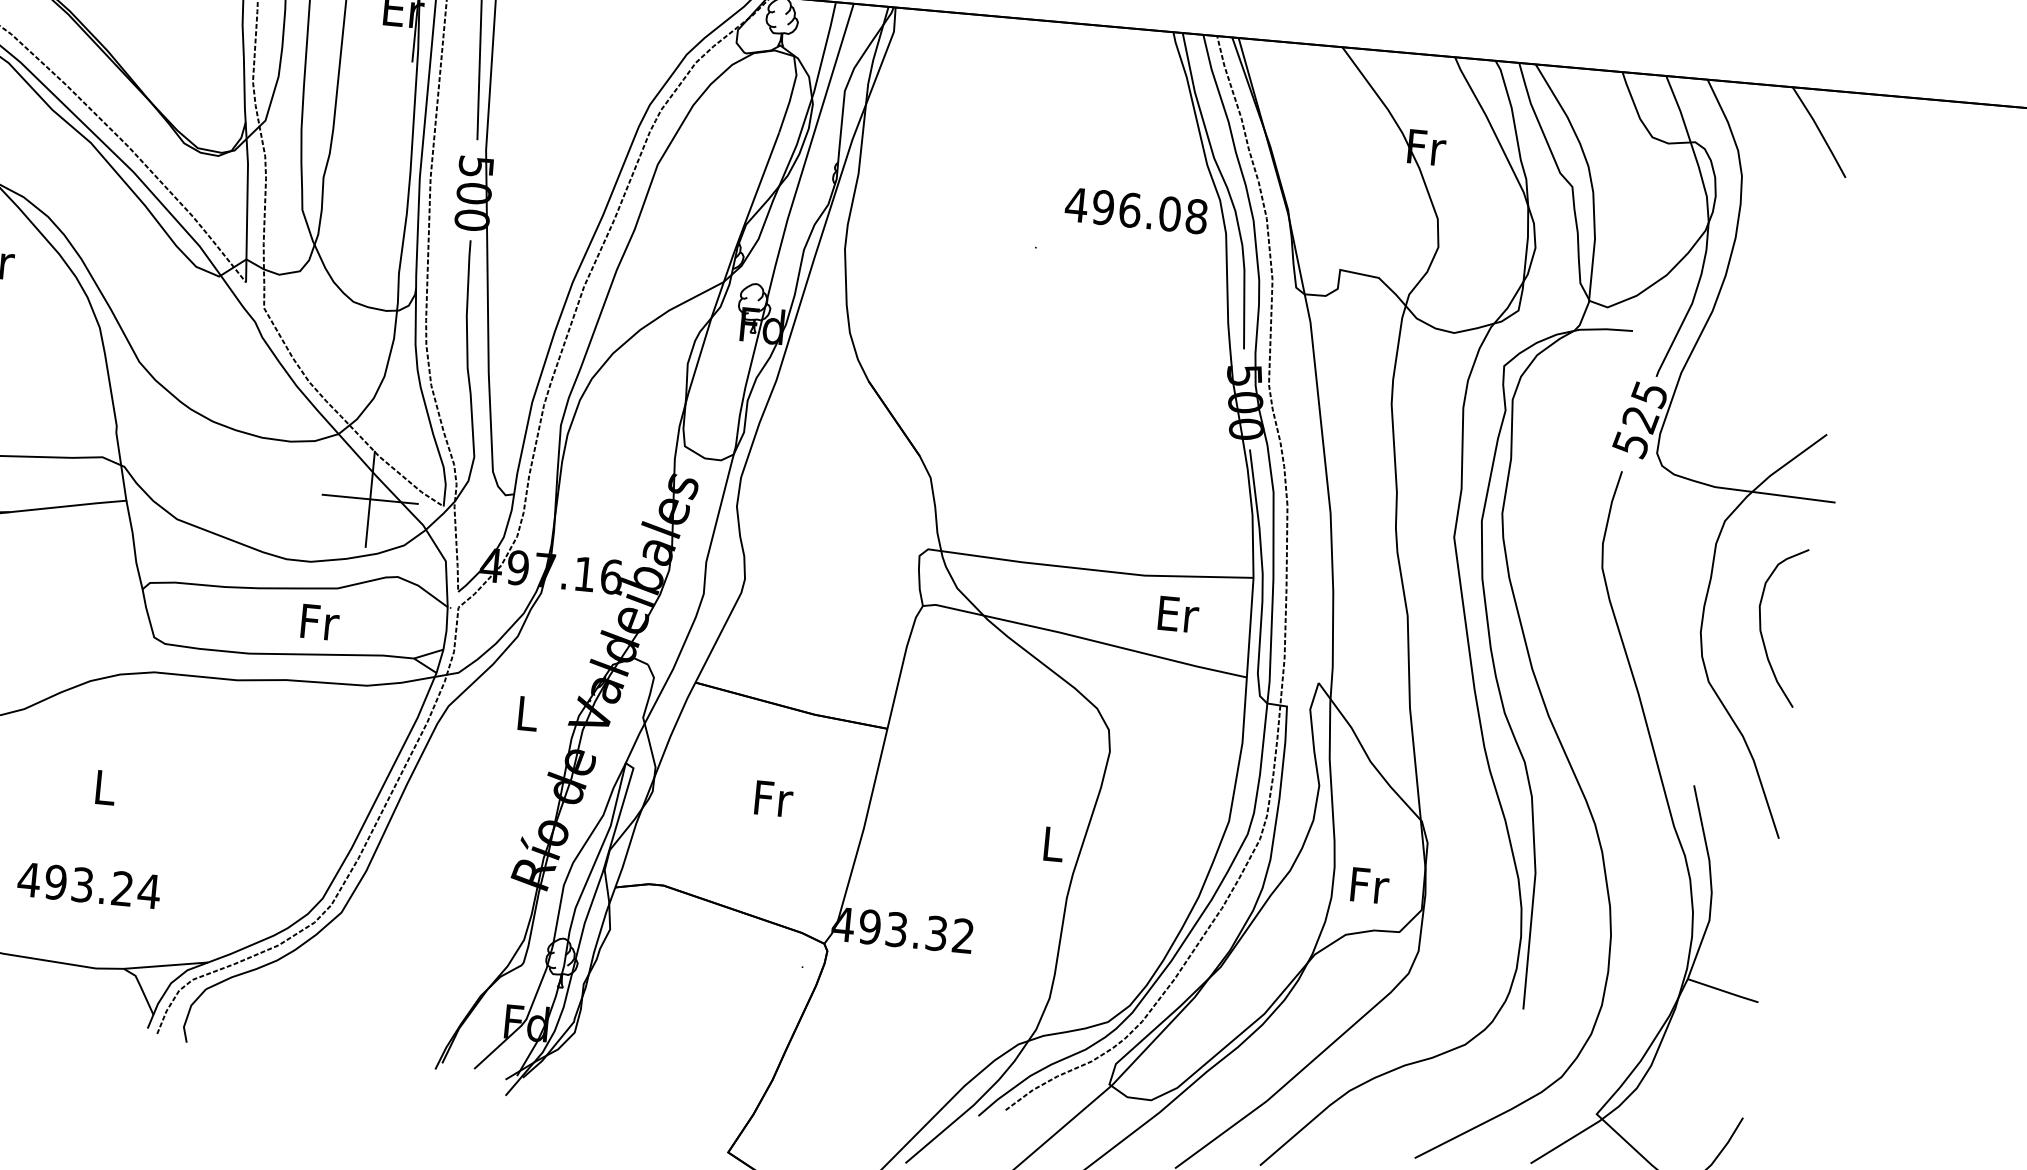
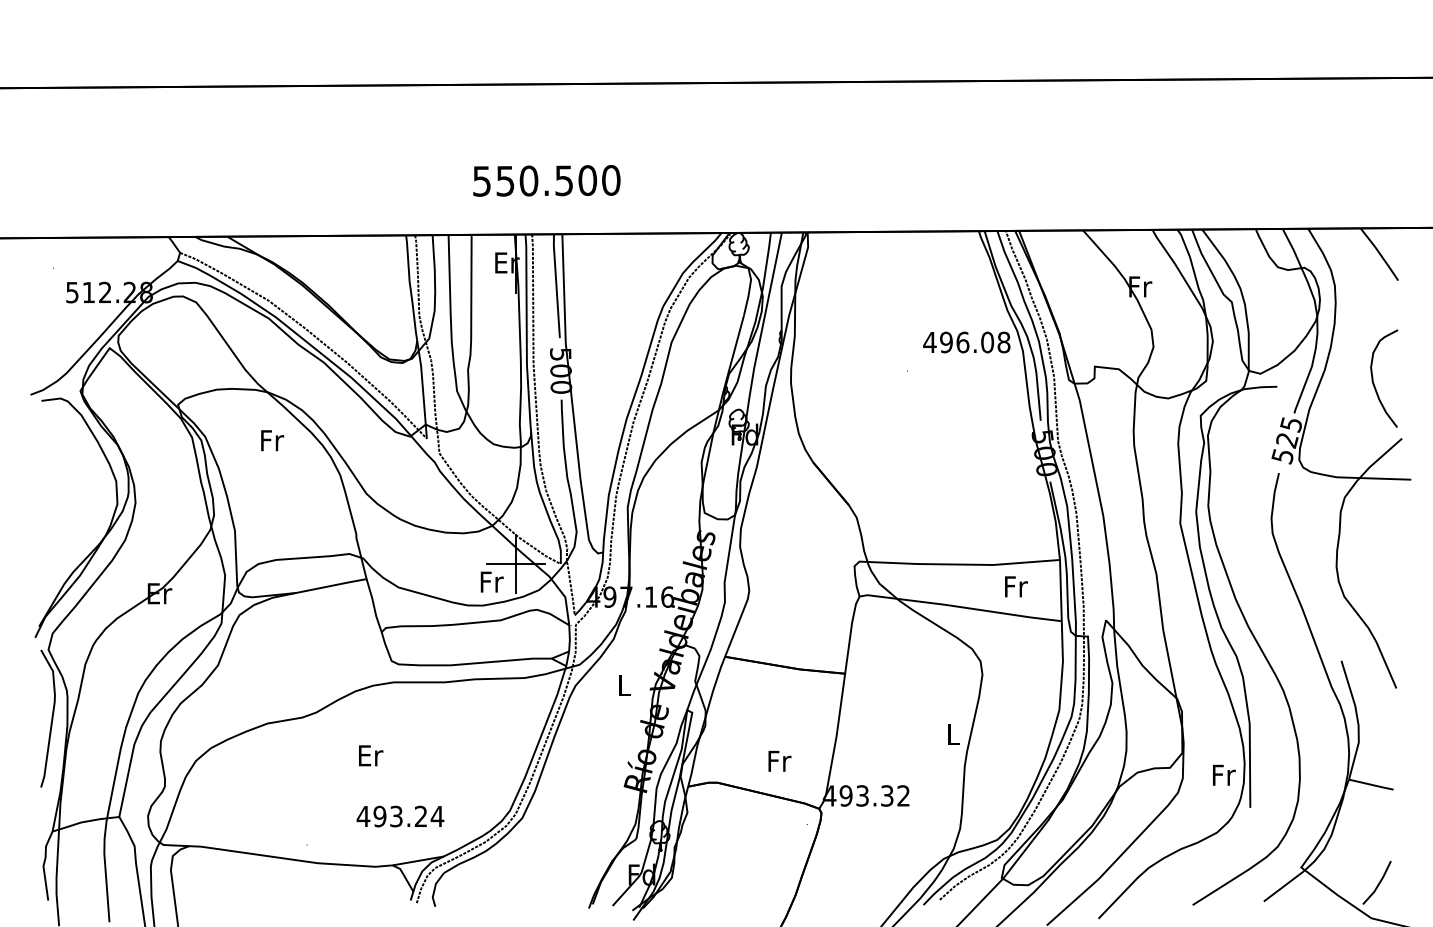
text: (1178, 614) -> (1016, 586), Er -> Fr
text: (319, 621) -> (491, 581), moved
curve: (1762, 624) -> (1373, 378), moved
text: (106, 787) -> (371, 755), L -> Er
text: (773, 797) -> (779, 760), moved
text: (1370, 884) -> (1224, 774), moved
text: (89, 885) -> (400, 816), moved

